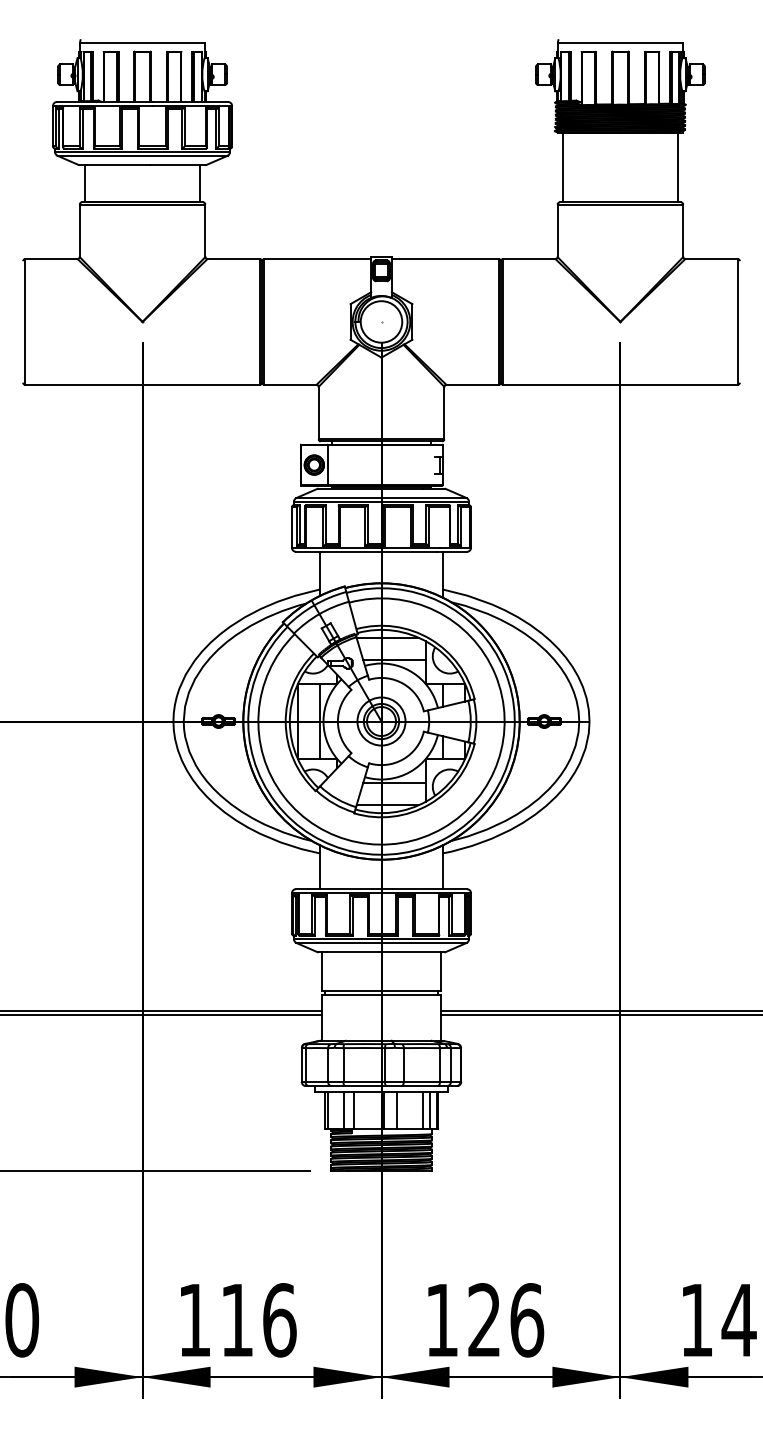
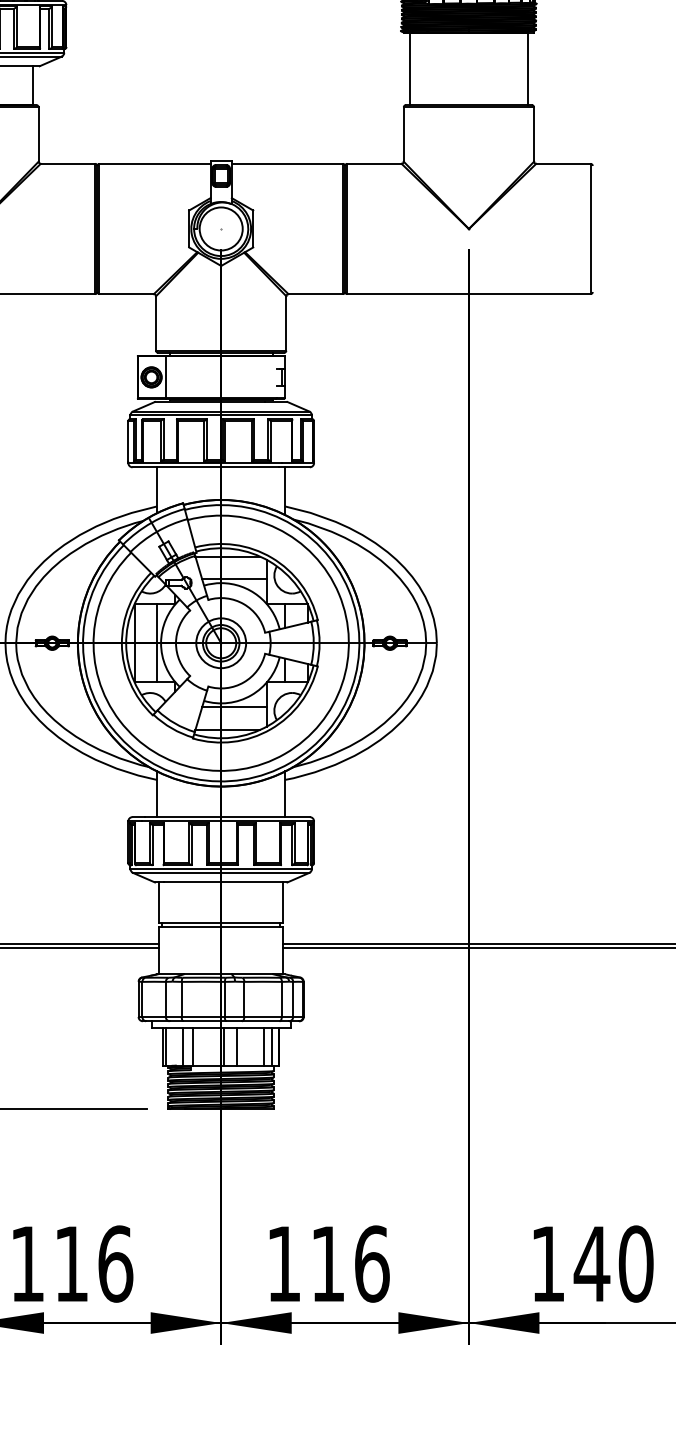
text: (483, 1319) -> (326, 1263), 126 -> 116

